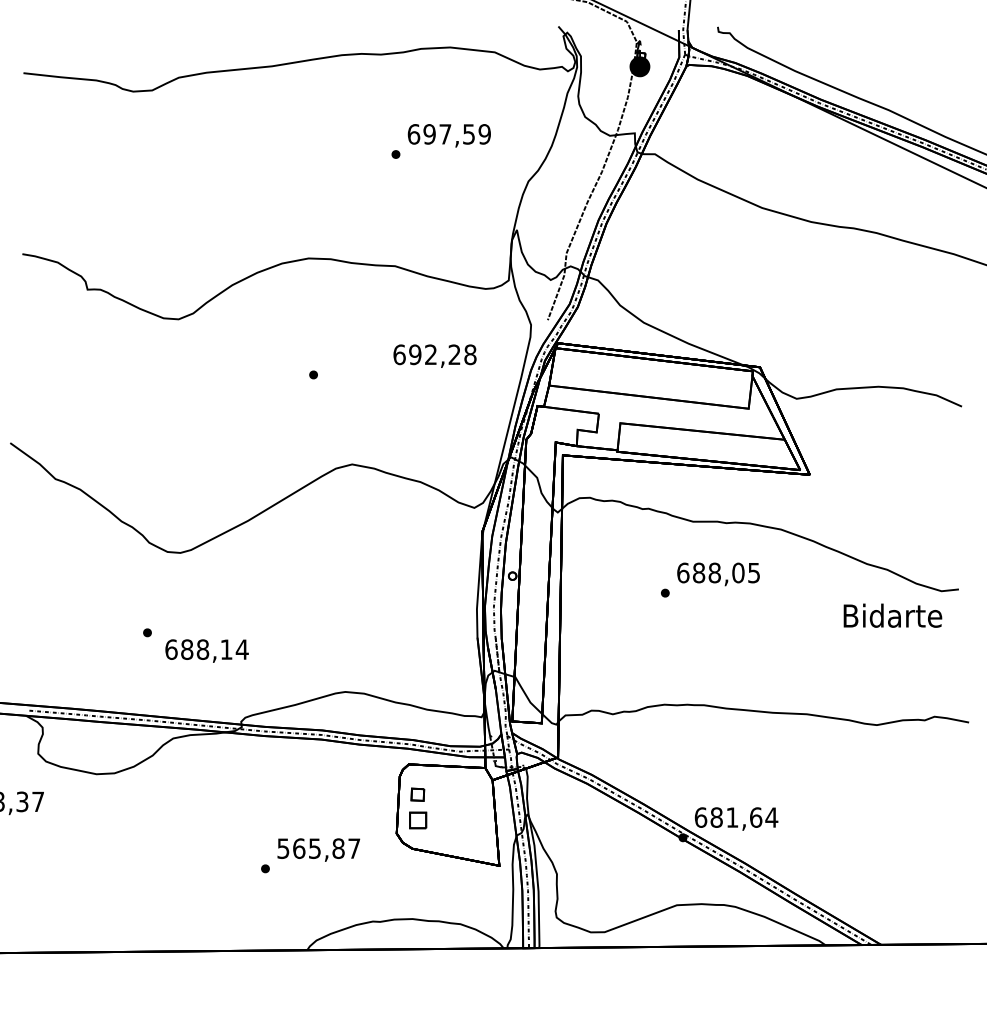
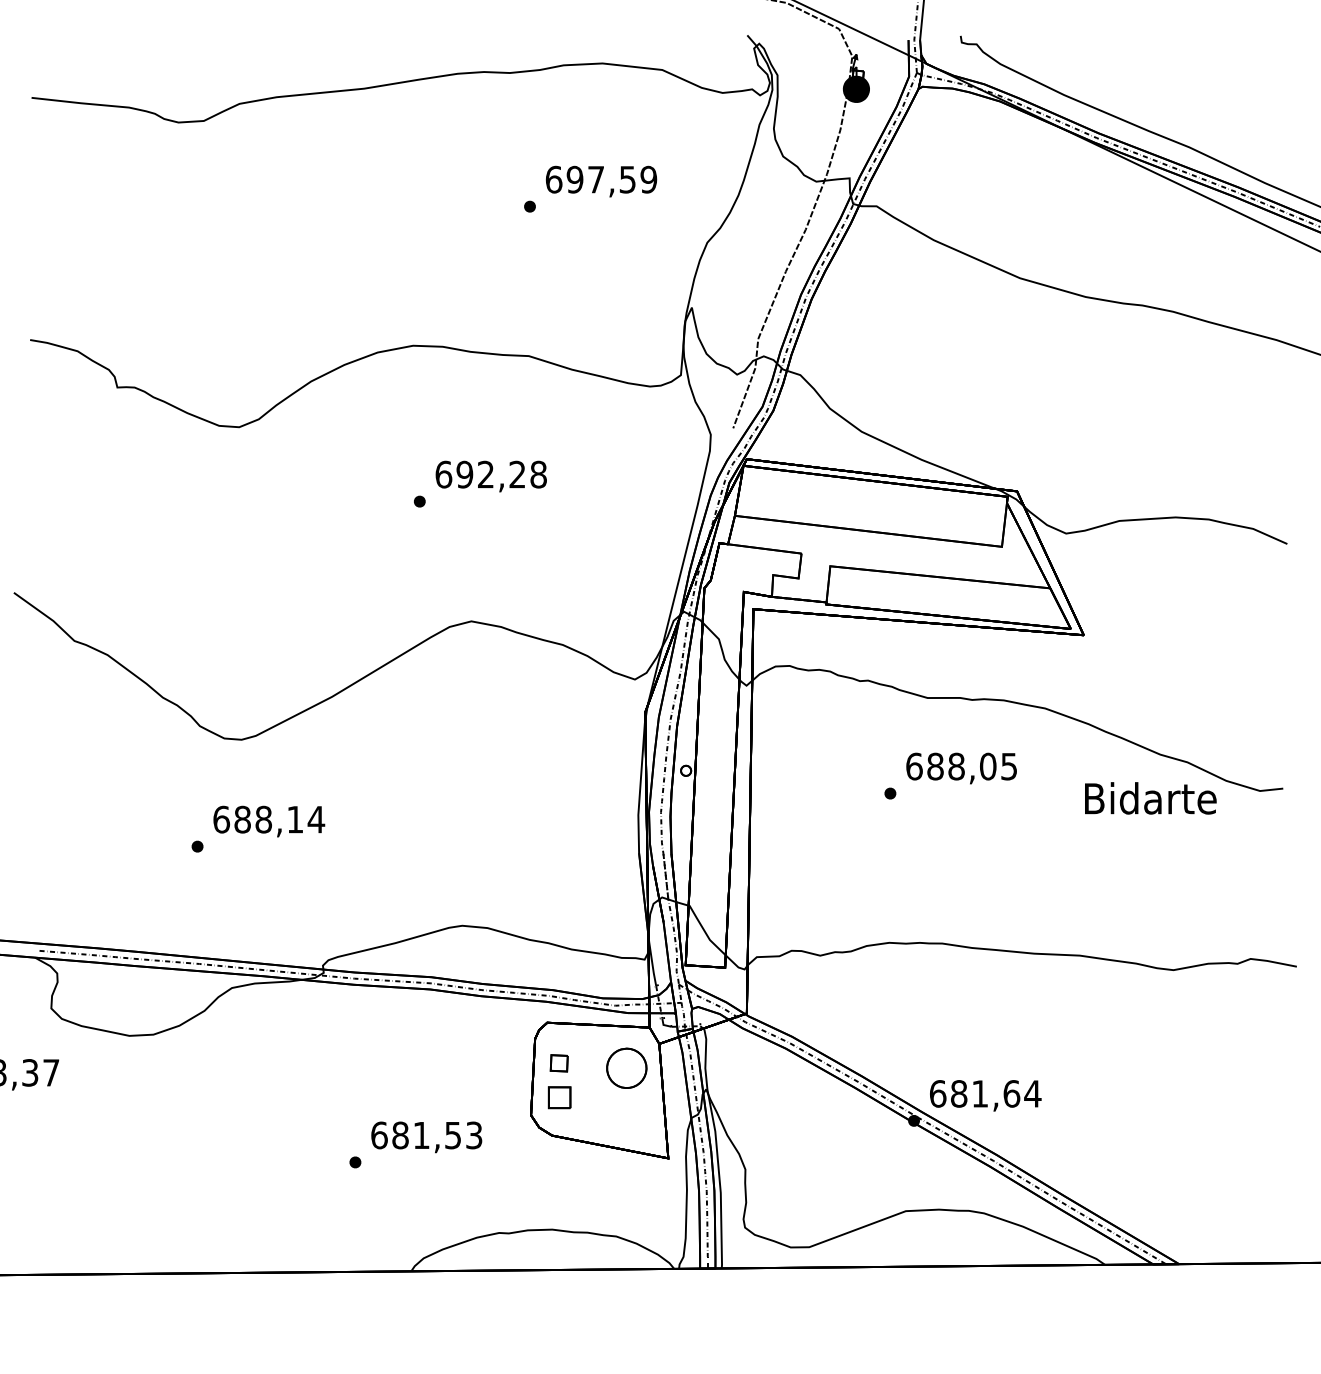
text: (434, 355) -> (490, 475), moved
text: (892, 615) -> (1150, 798), moved
text: (206, 650) -> (268, 820), moved
part: (467, 798) -> (625, 1068), added
text: (318, 848) -> (426, 1135), 565,87 -> 681,53

